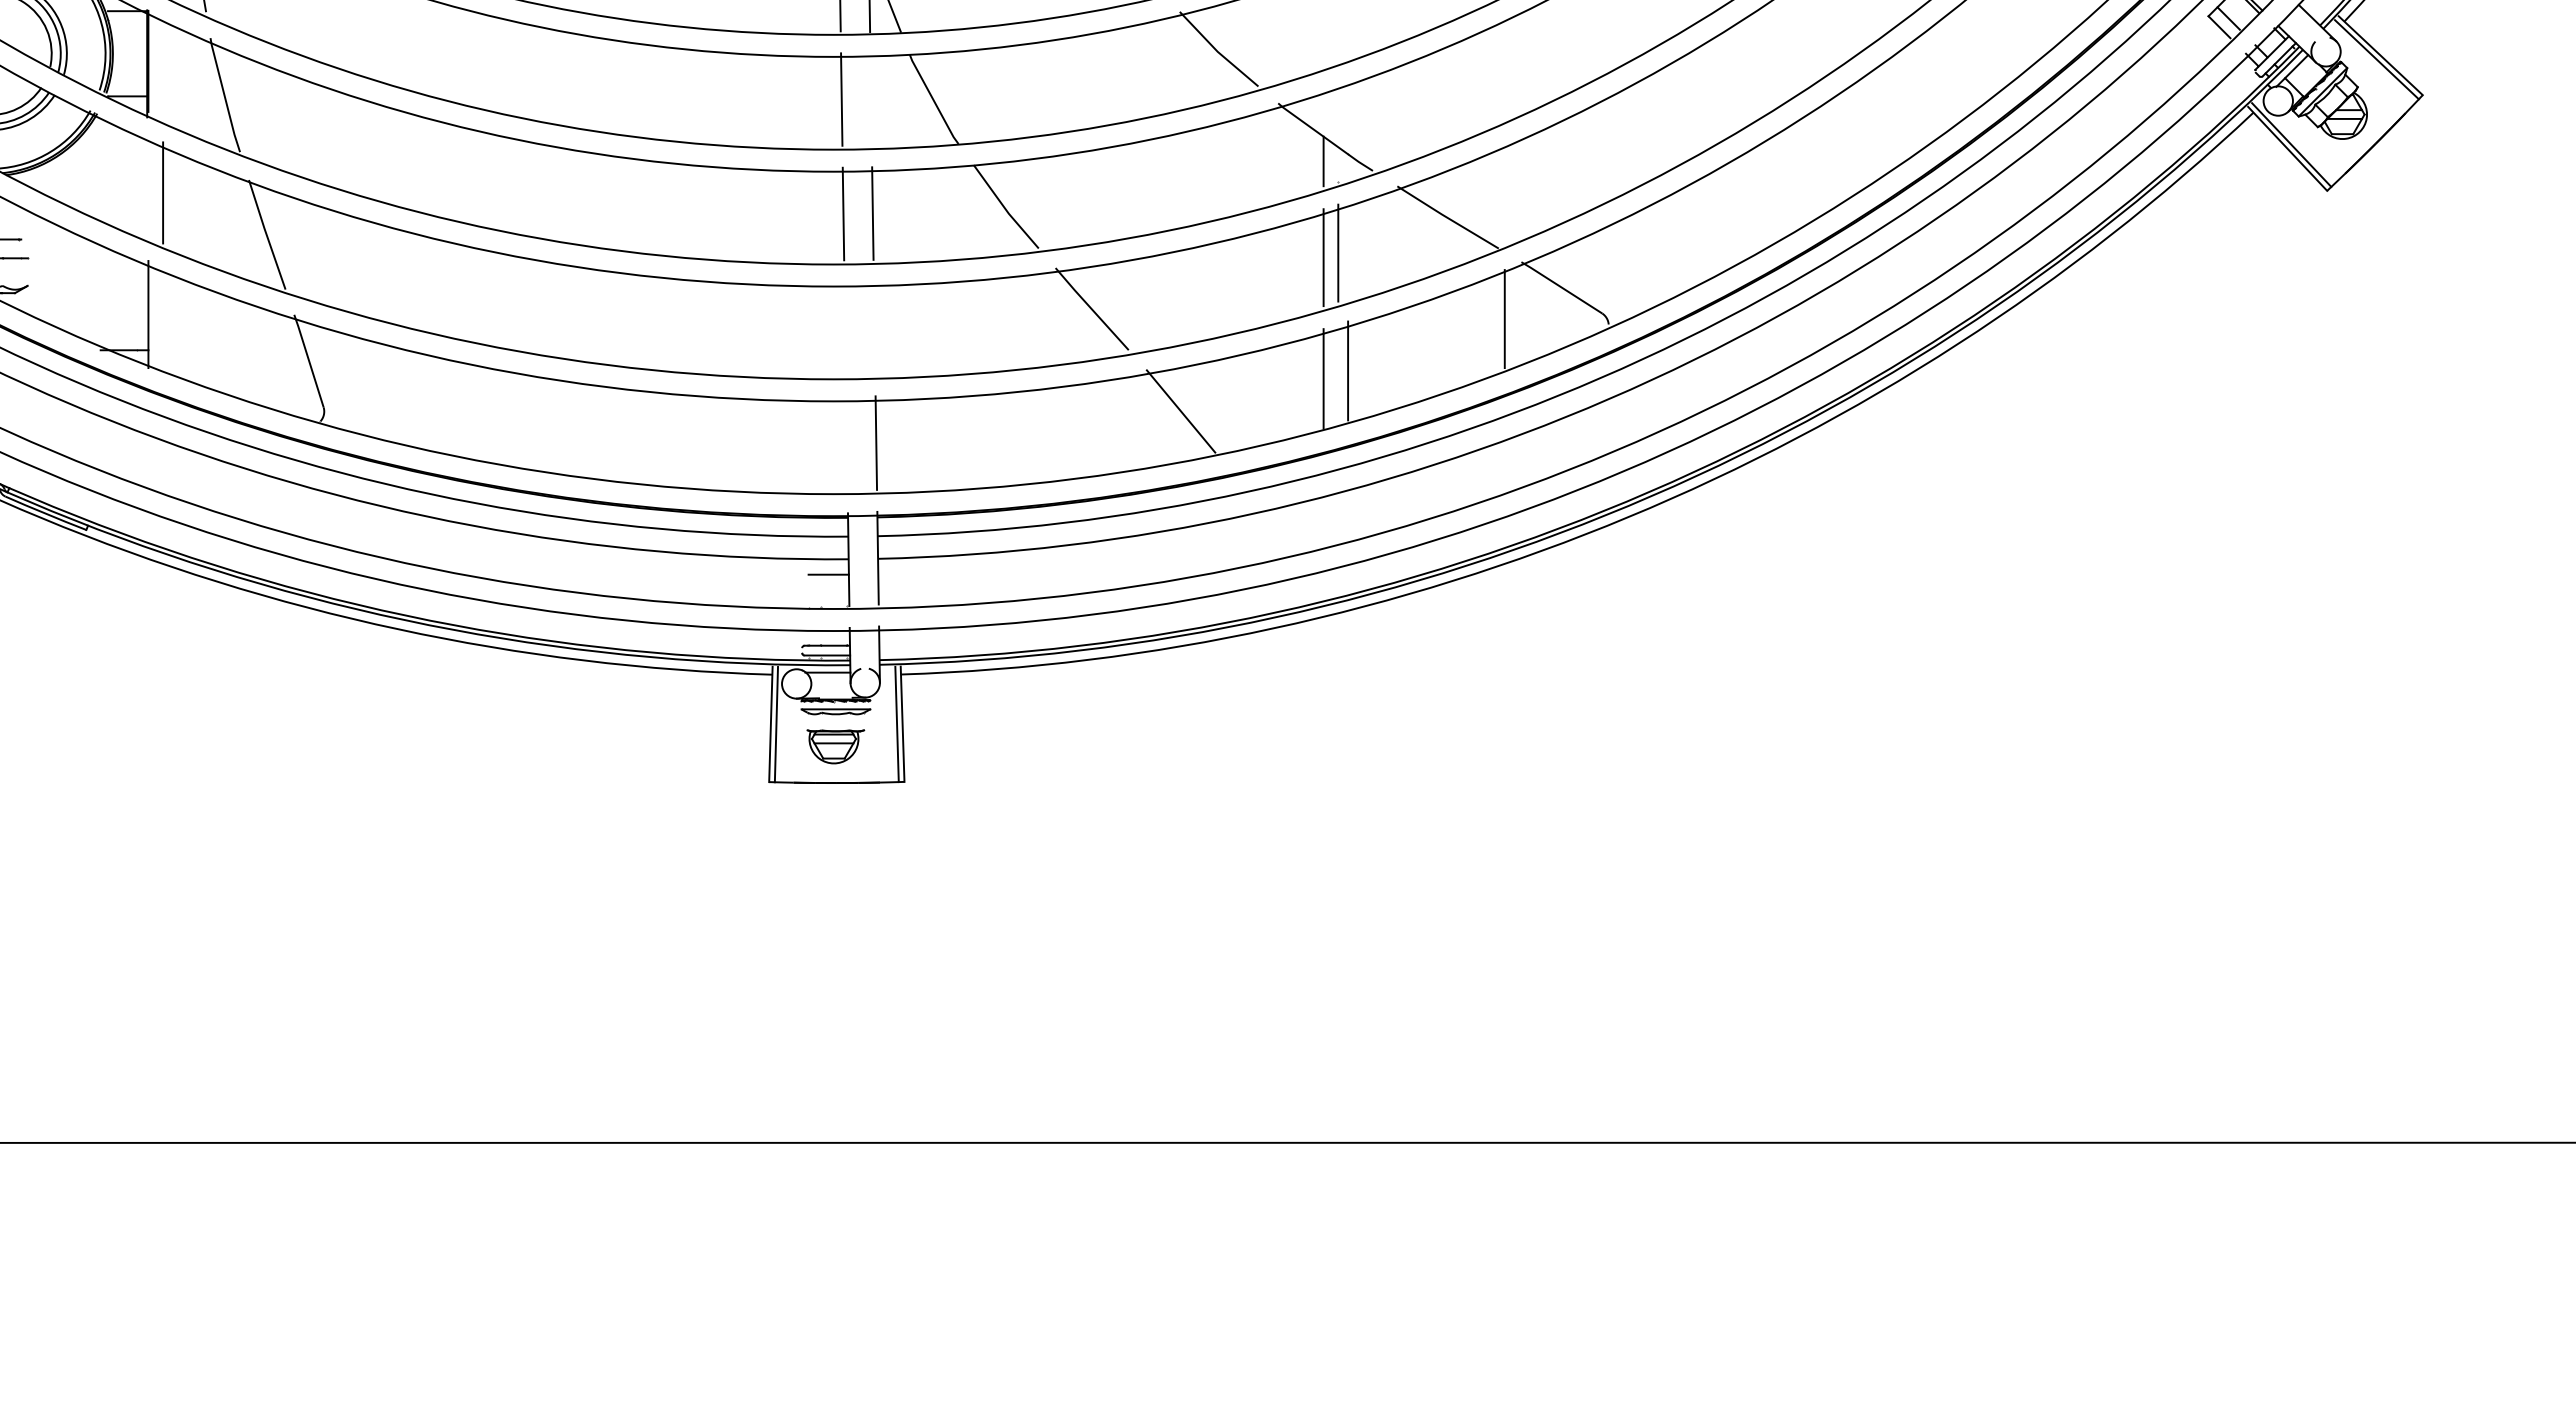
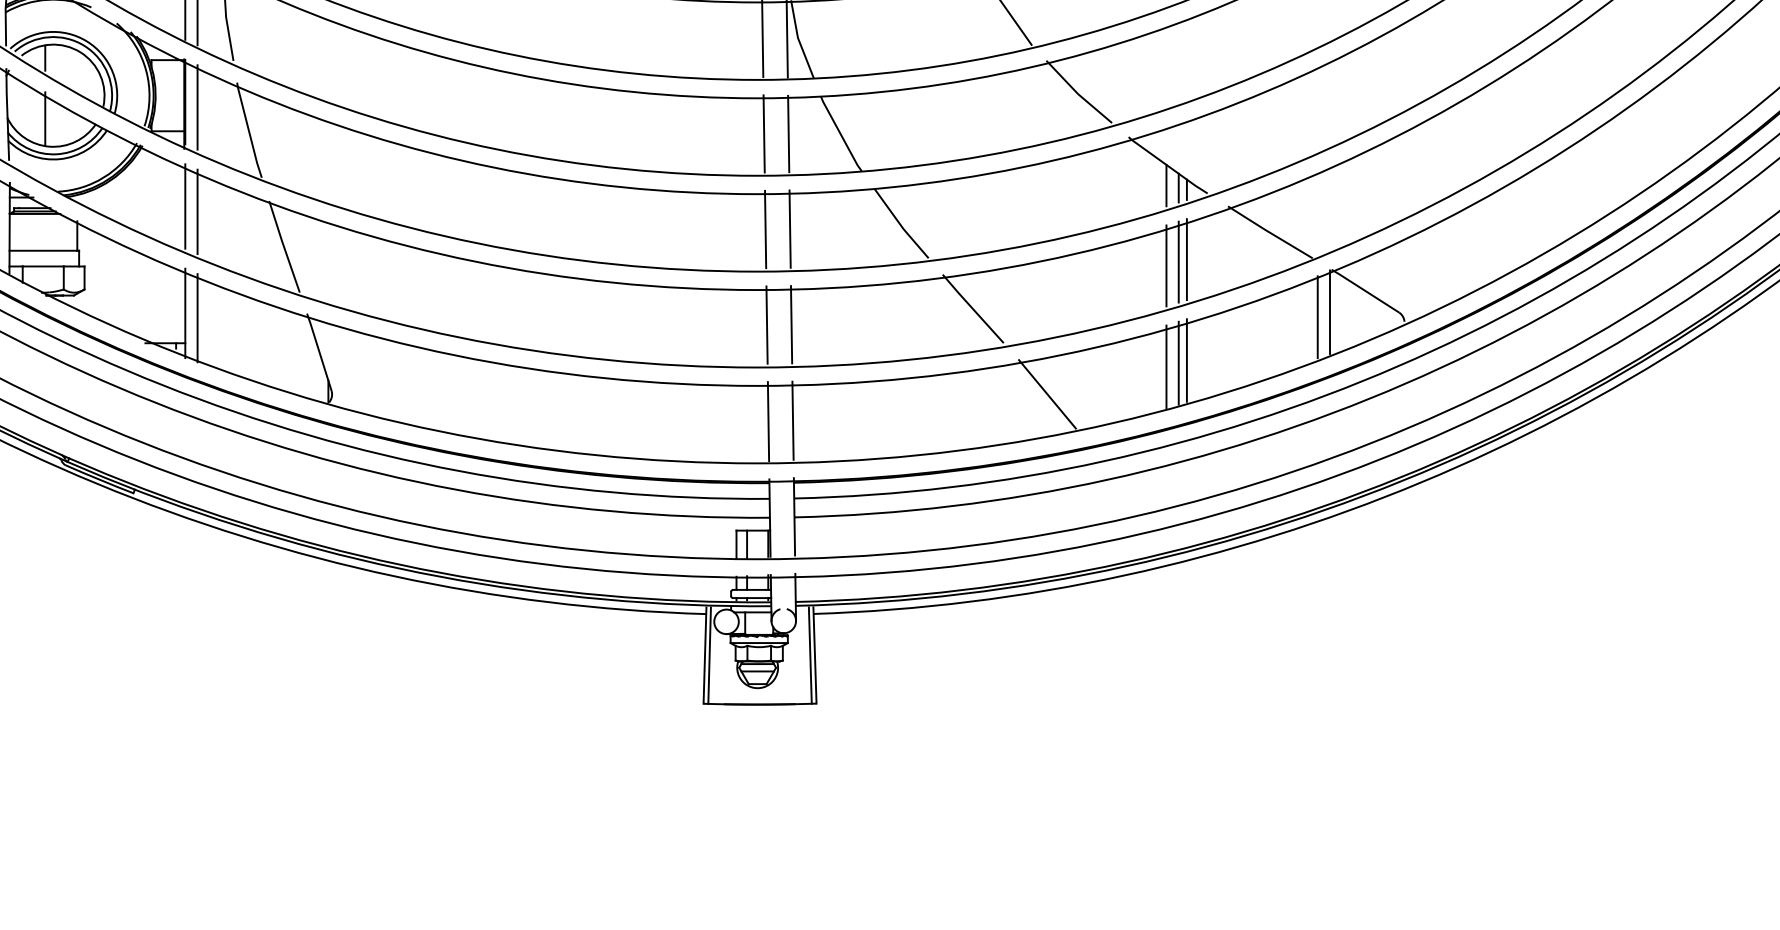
line: (163, 67) -> (197, 107), added
line: (870, 99) -> (788, 133), added
line: (148, 186) -> (185, 206), added
line: (1348, 249) -> (1187, 259), added
line: (1519, 313) -> (1330, 312), added
line: (163, 320) -> (197, 318), added
line: (874, 327) -> (791, 324), added
line: (844, 328) -> (766, 325), added
line: (1338, 373) -> (1178, 362), added
line: (846, 443) -> (768, 421), added

